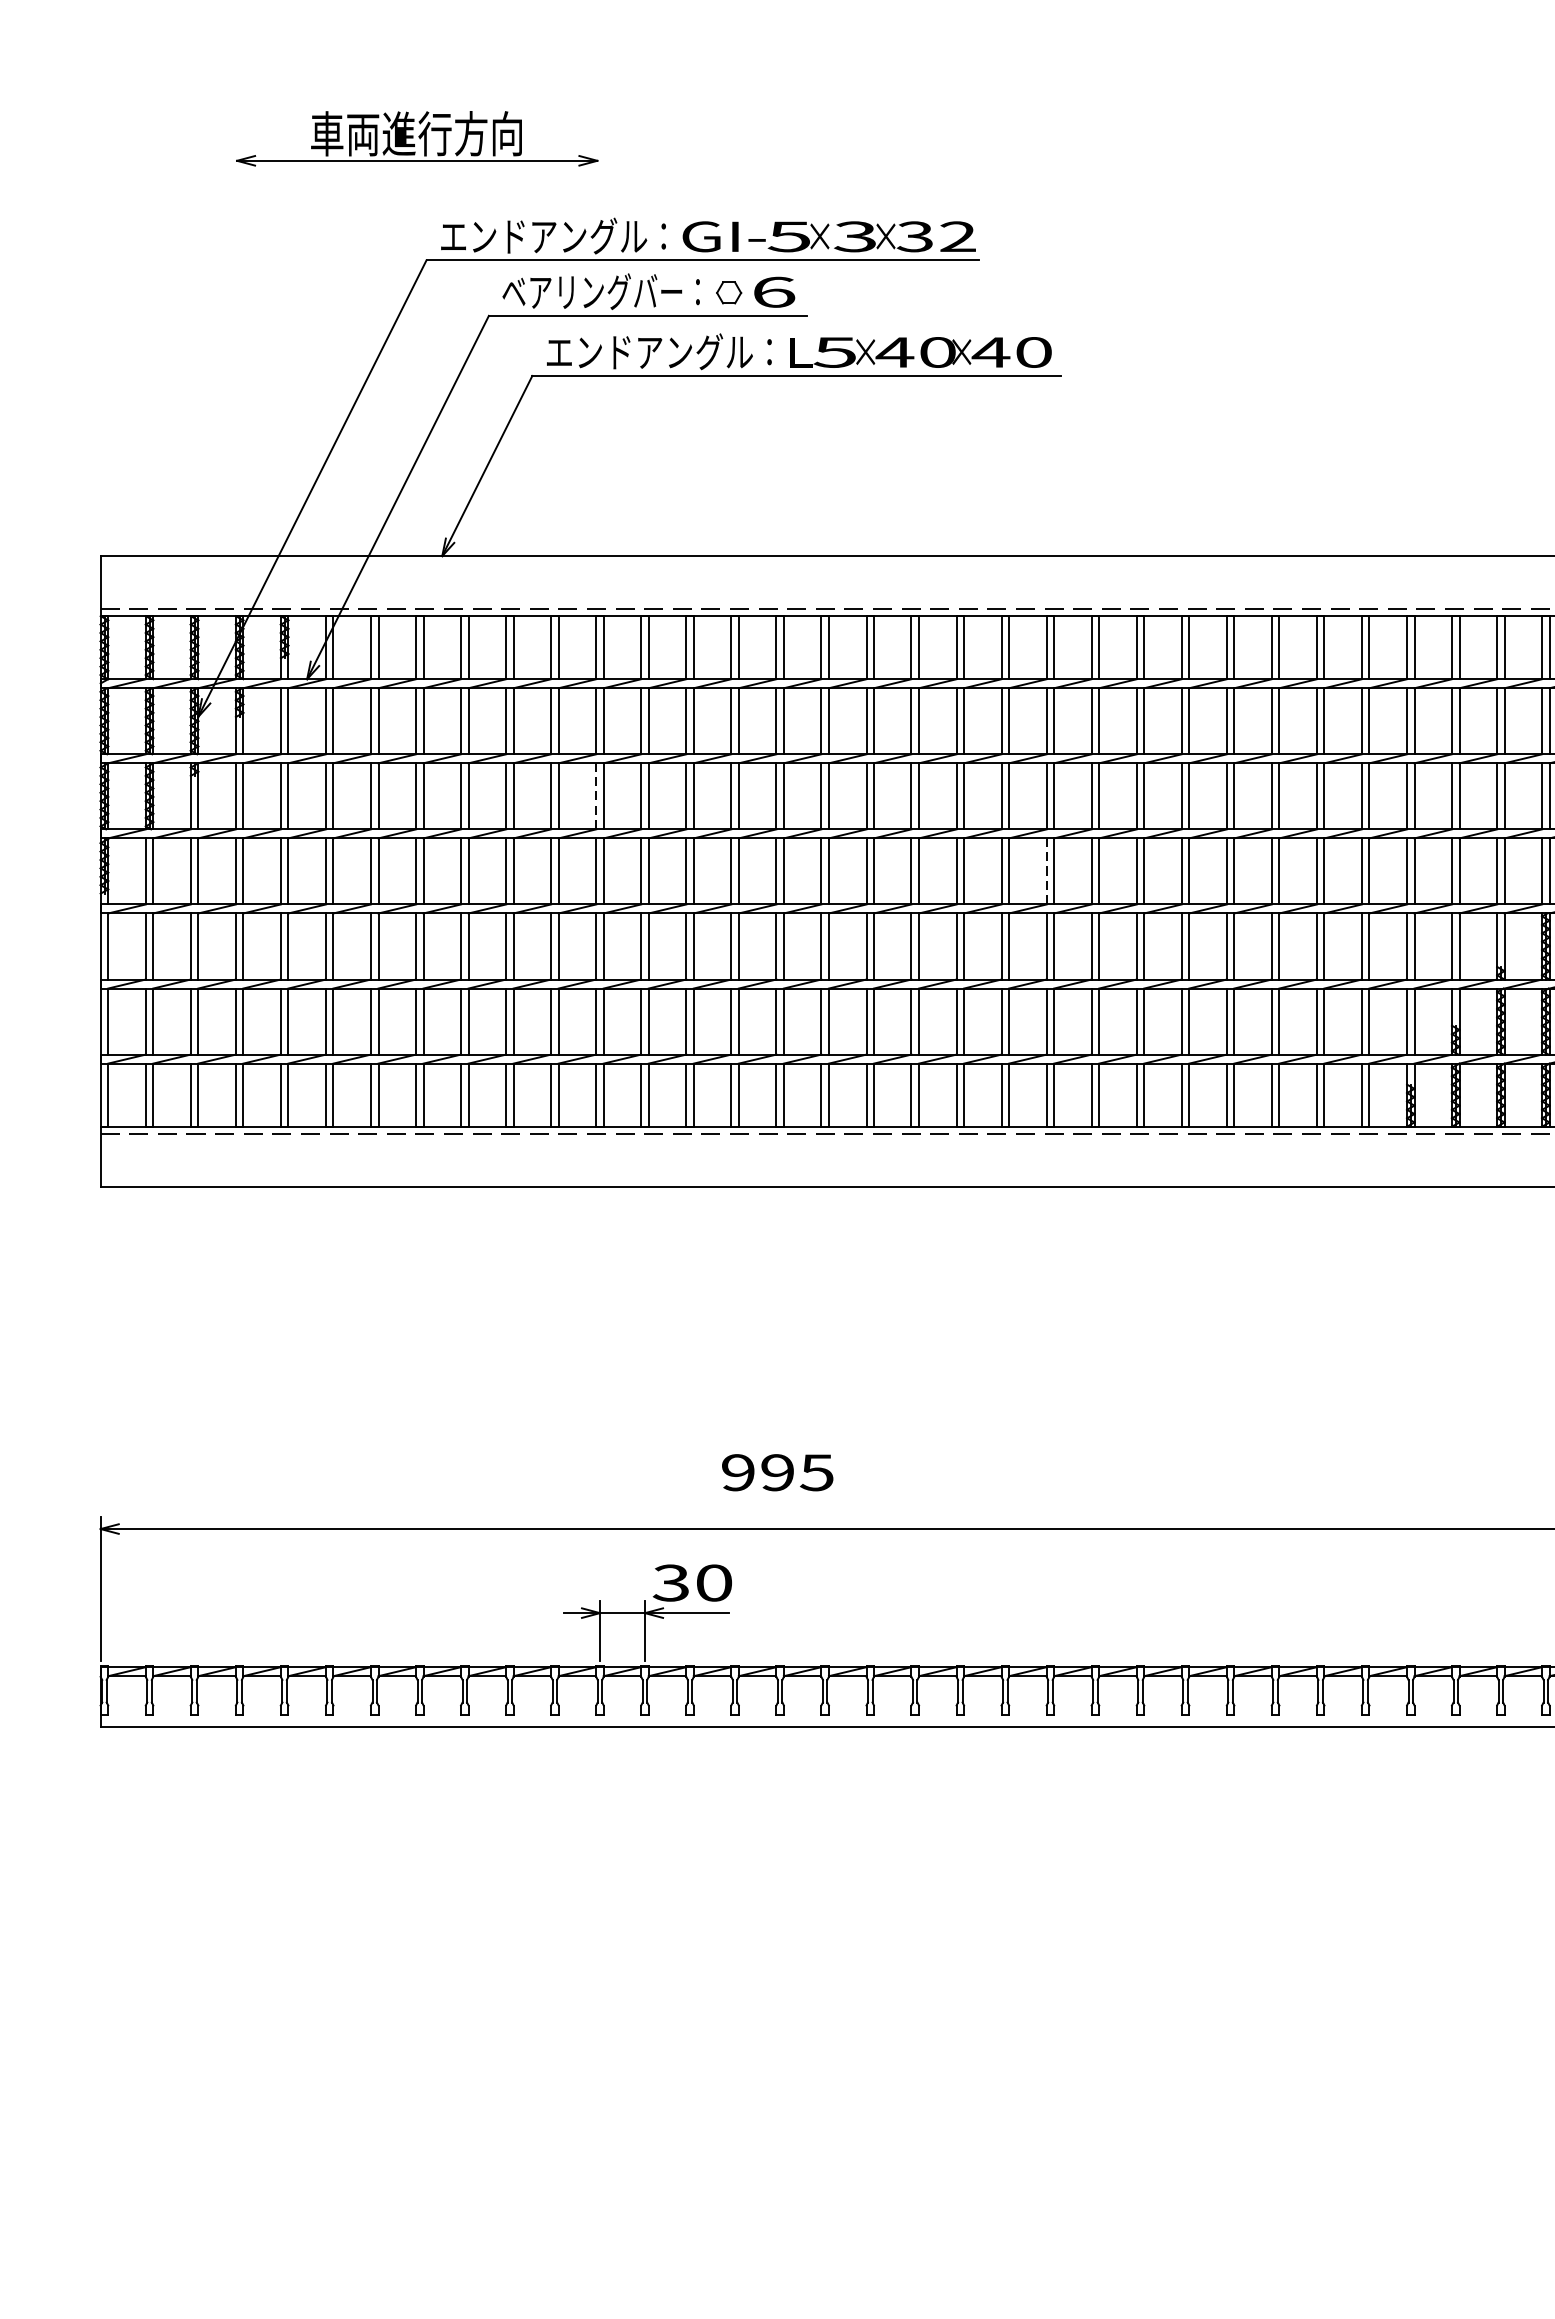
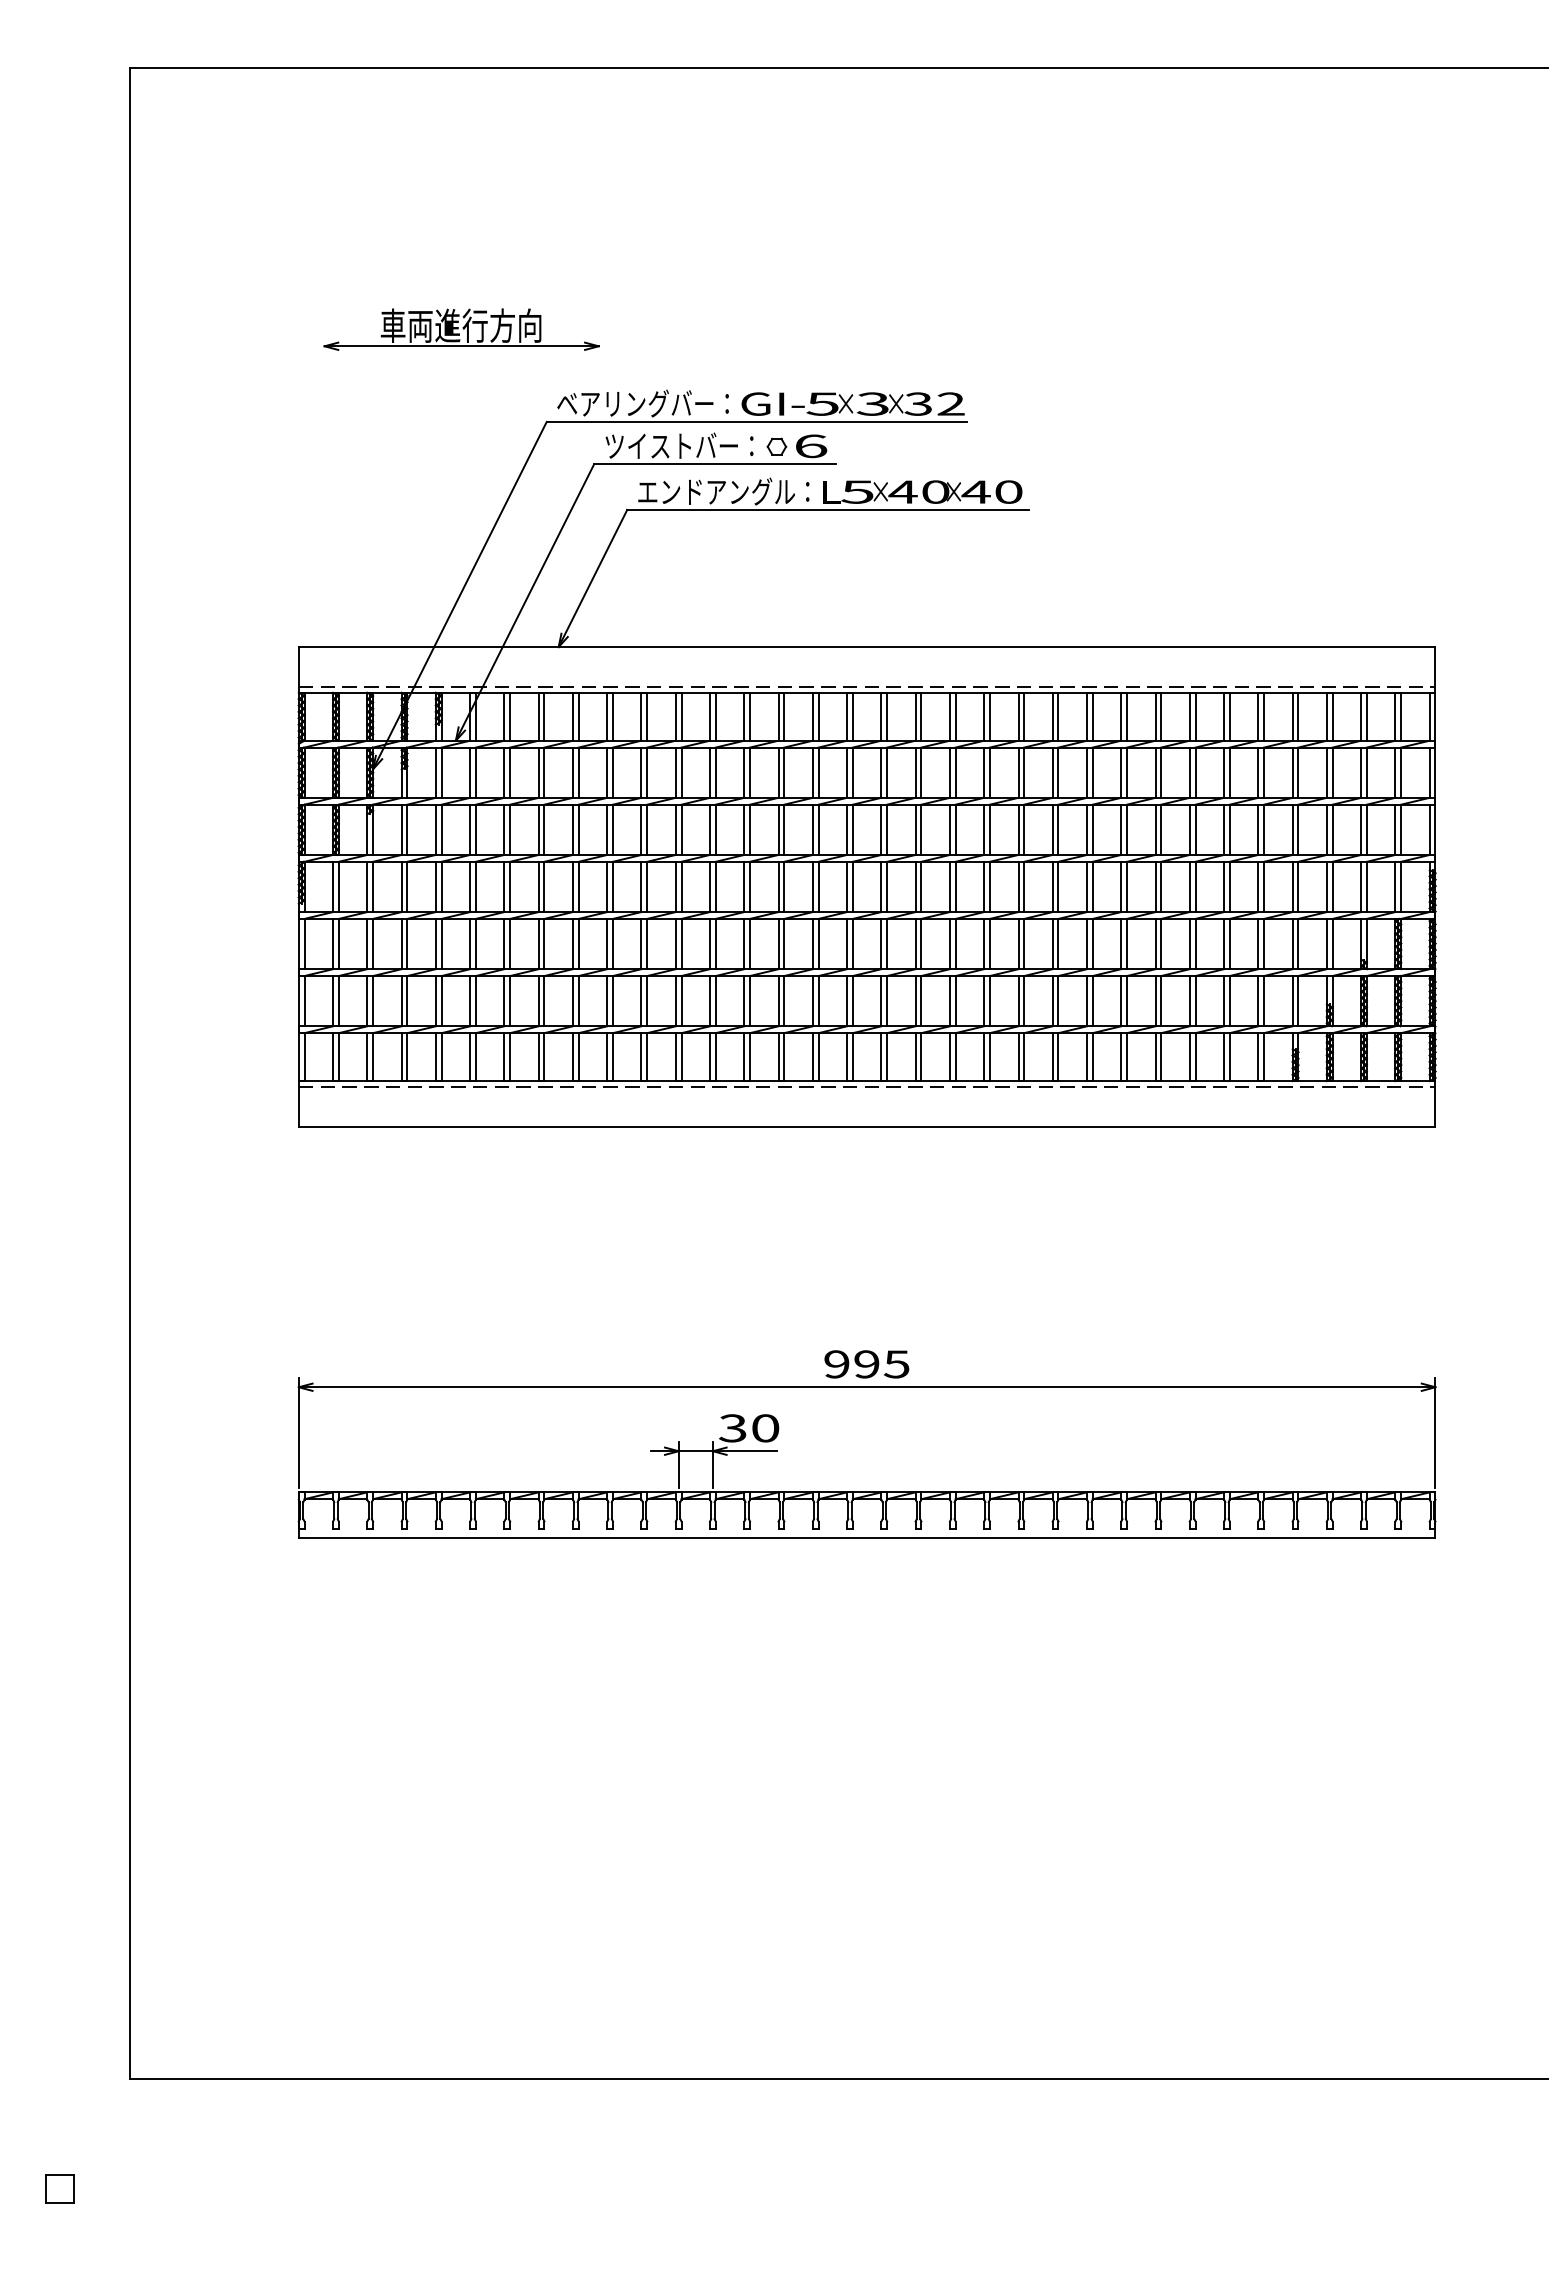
part: (417, 138) -> (461, 329), moved
text: (543, 236) -> (635, 403), エンドアングル： -> ベアリングバー：
text: (601, 291) -> (679, 445), ベアリングバー： -> ツイストバー：
line: (595, 795) -> (675, 829), dashed -> solid
line: (1046, 870) -> (1018, 886), dashed -> solid
text: (777, 1472) -> (866, 1364), moved

